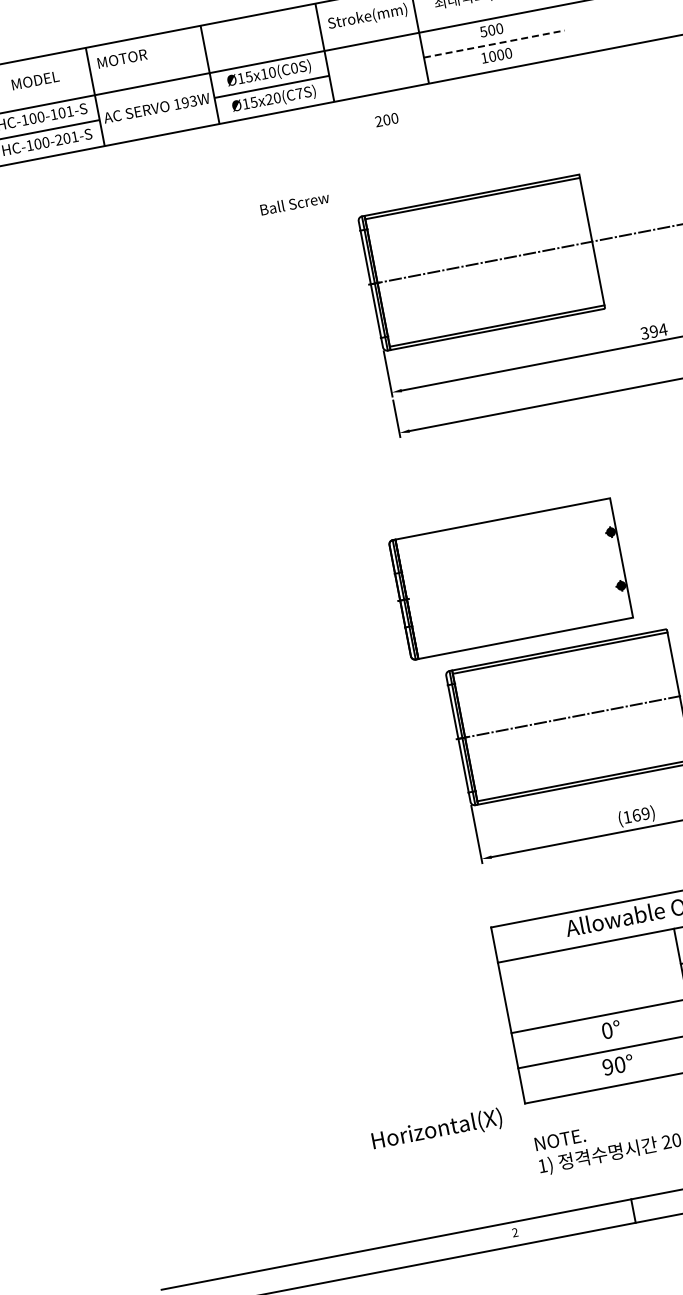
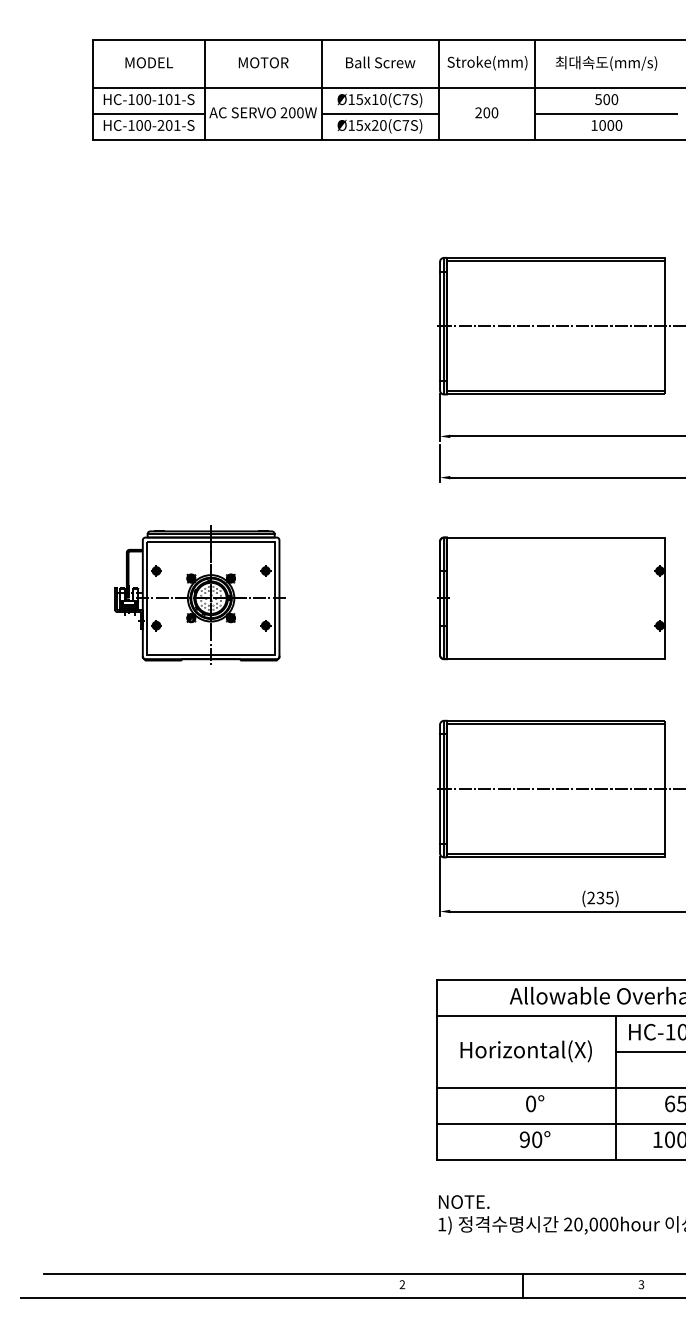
line: (494, 43) -> (606, 113), dashed -> solid
text: (122, 58) -> (263, 62), moved
text: (294, 68) -> (405, 99), Ø15x10(C0S) -> Ø15x10(C7S)
text: (184, 102) -> (291, 112), 193W -> 200W
text: (386, 119) -> (486, 112), moved
text: (294, 203) -> (380, 62), moved
part: (509, 579) -> (551, 598), moved
part: (185, 593) -> (199, 594), added
text: (636, 814) -> (600, 897), (169) -> (235)
text: (436, 1130) -> (525, 1051), moved

